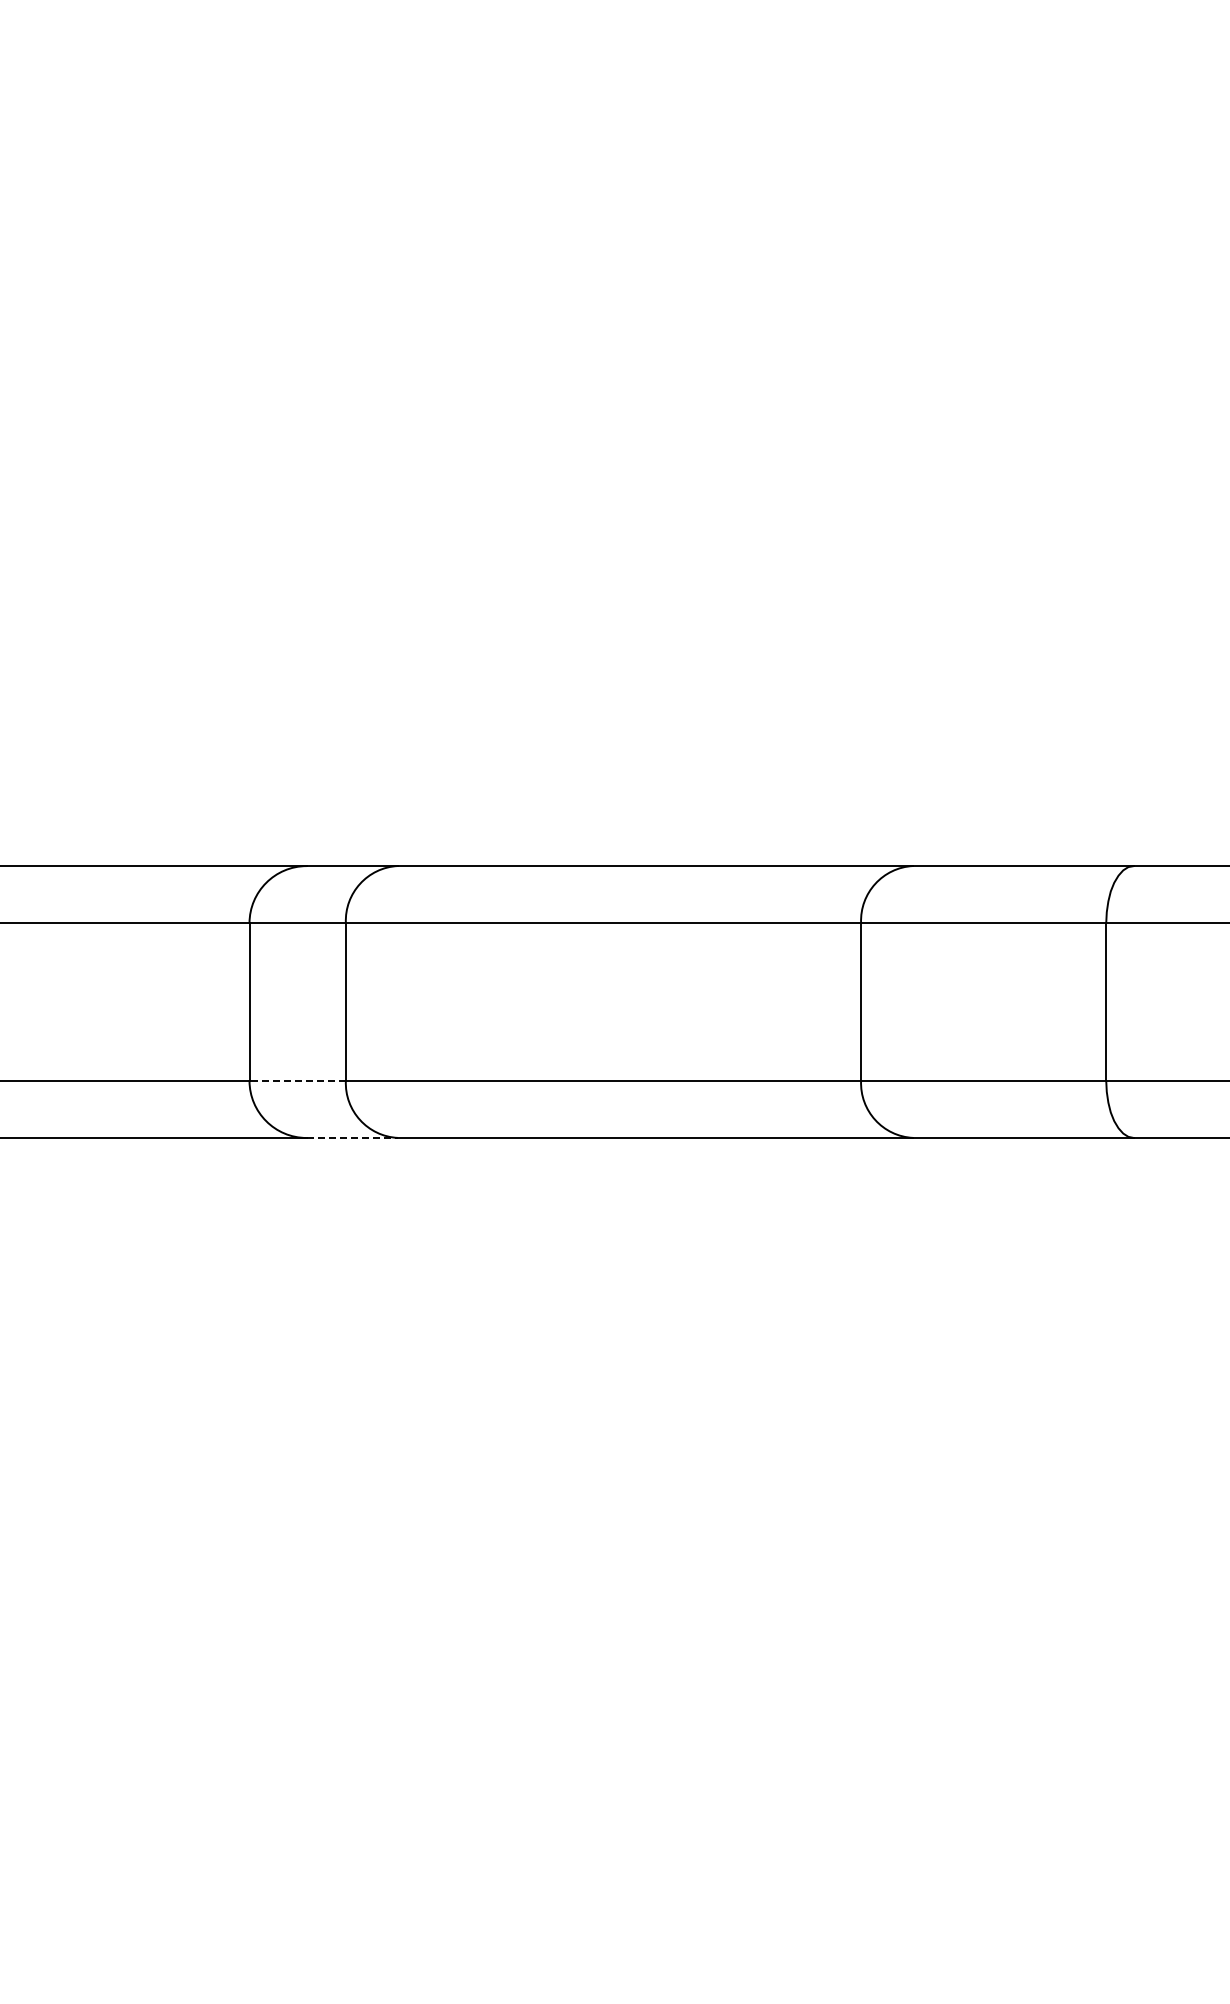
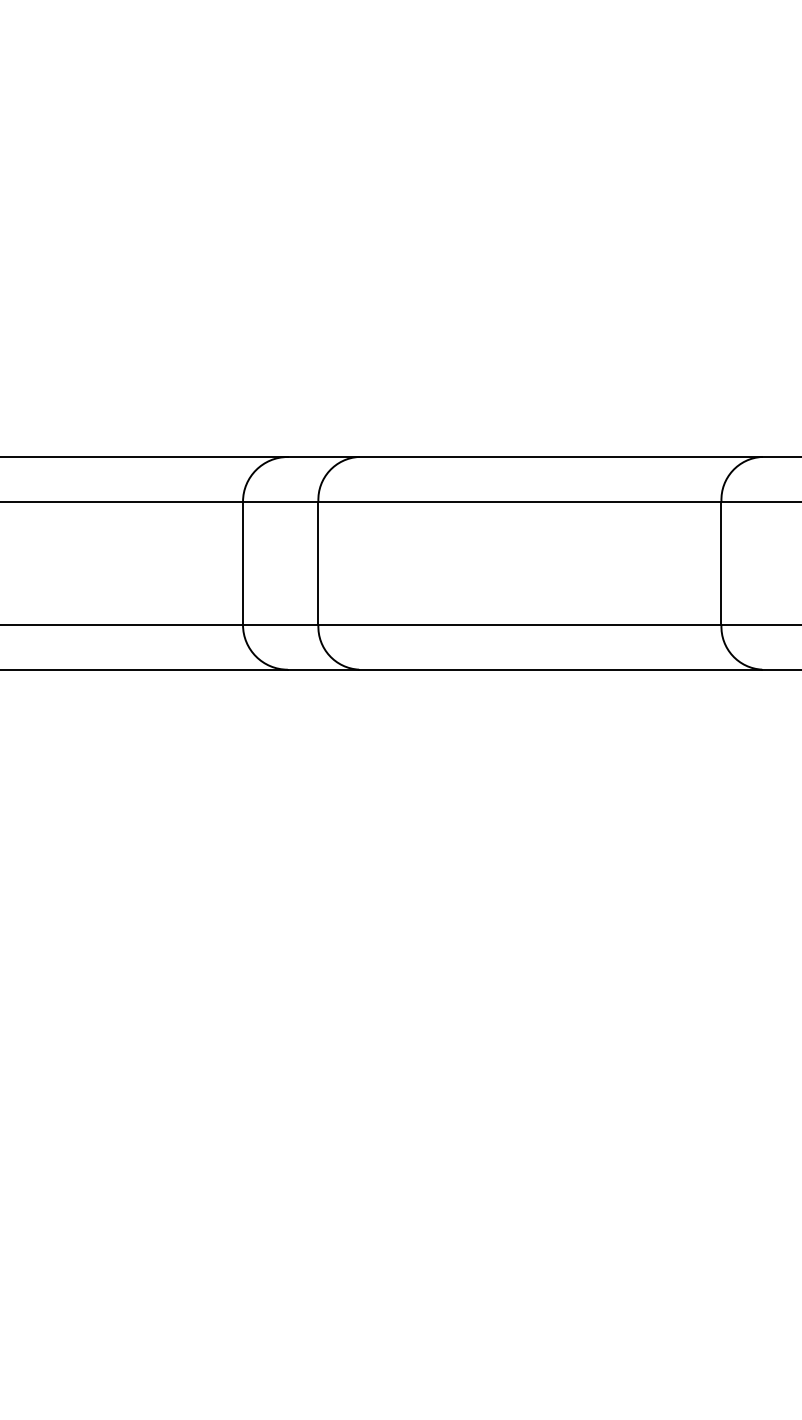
line: (297, 1080) -> (280, 624), dashed -> solid
line: (352, 1138) -> (323, 670), dashed -> solid

